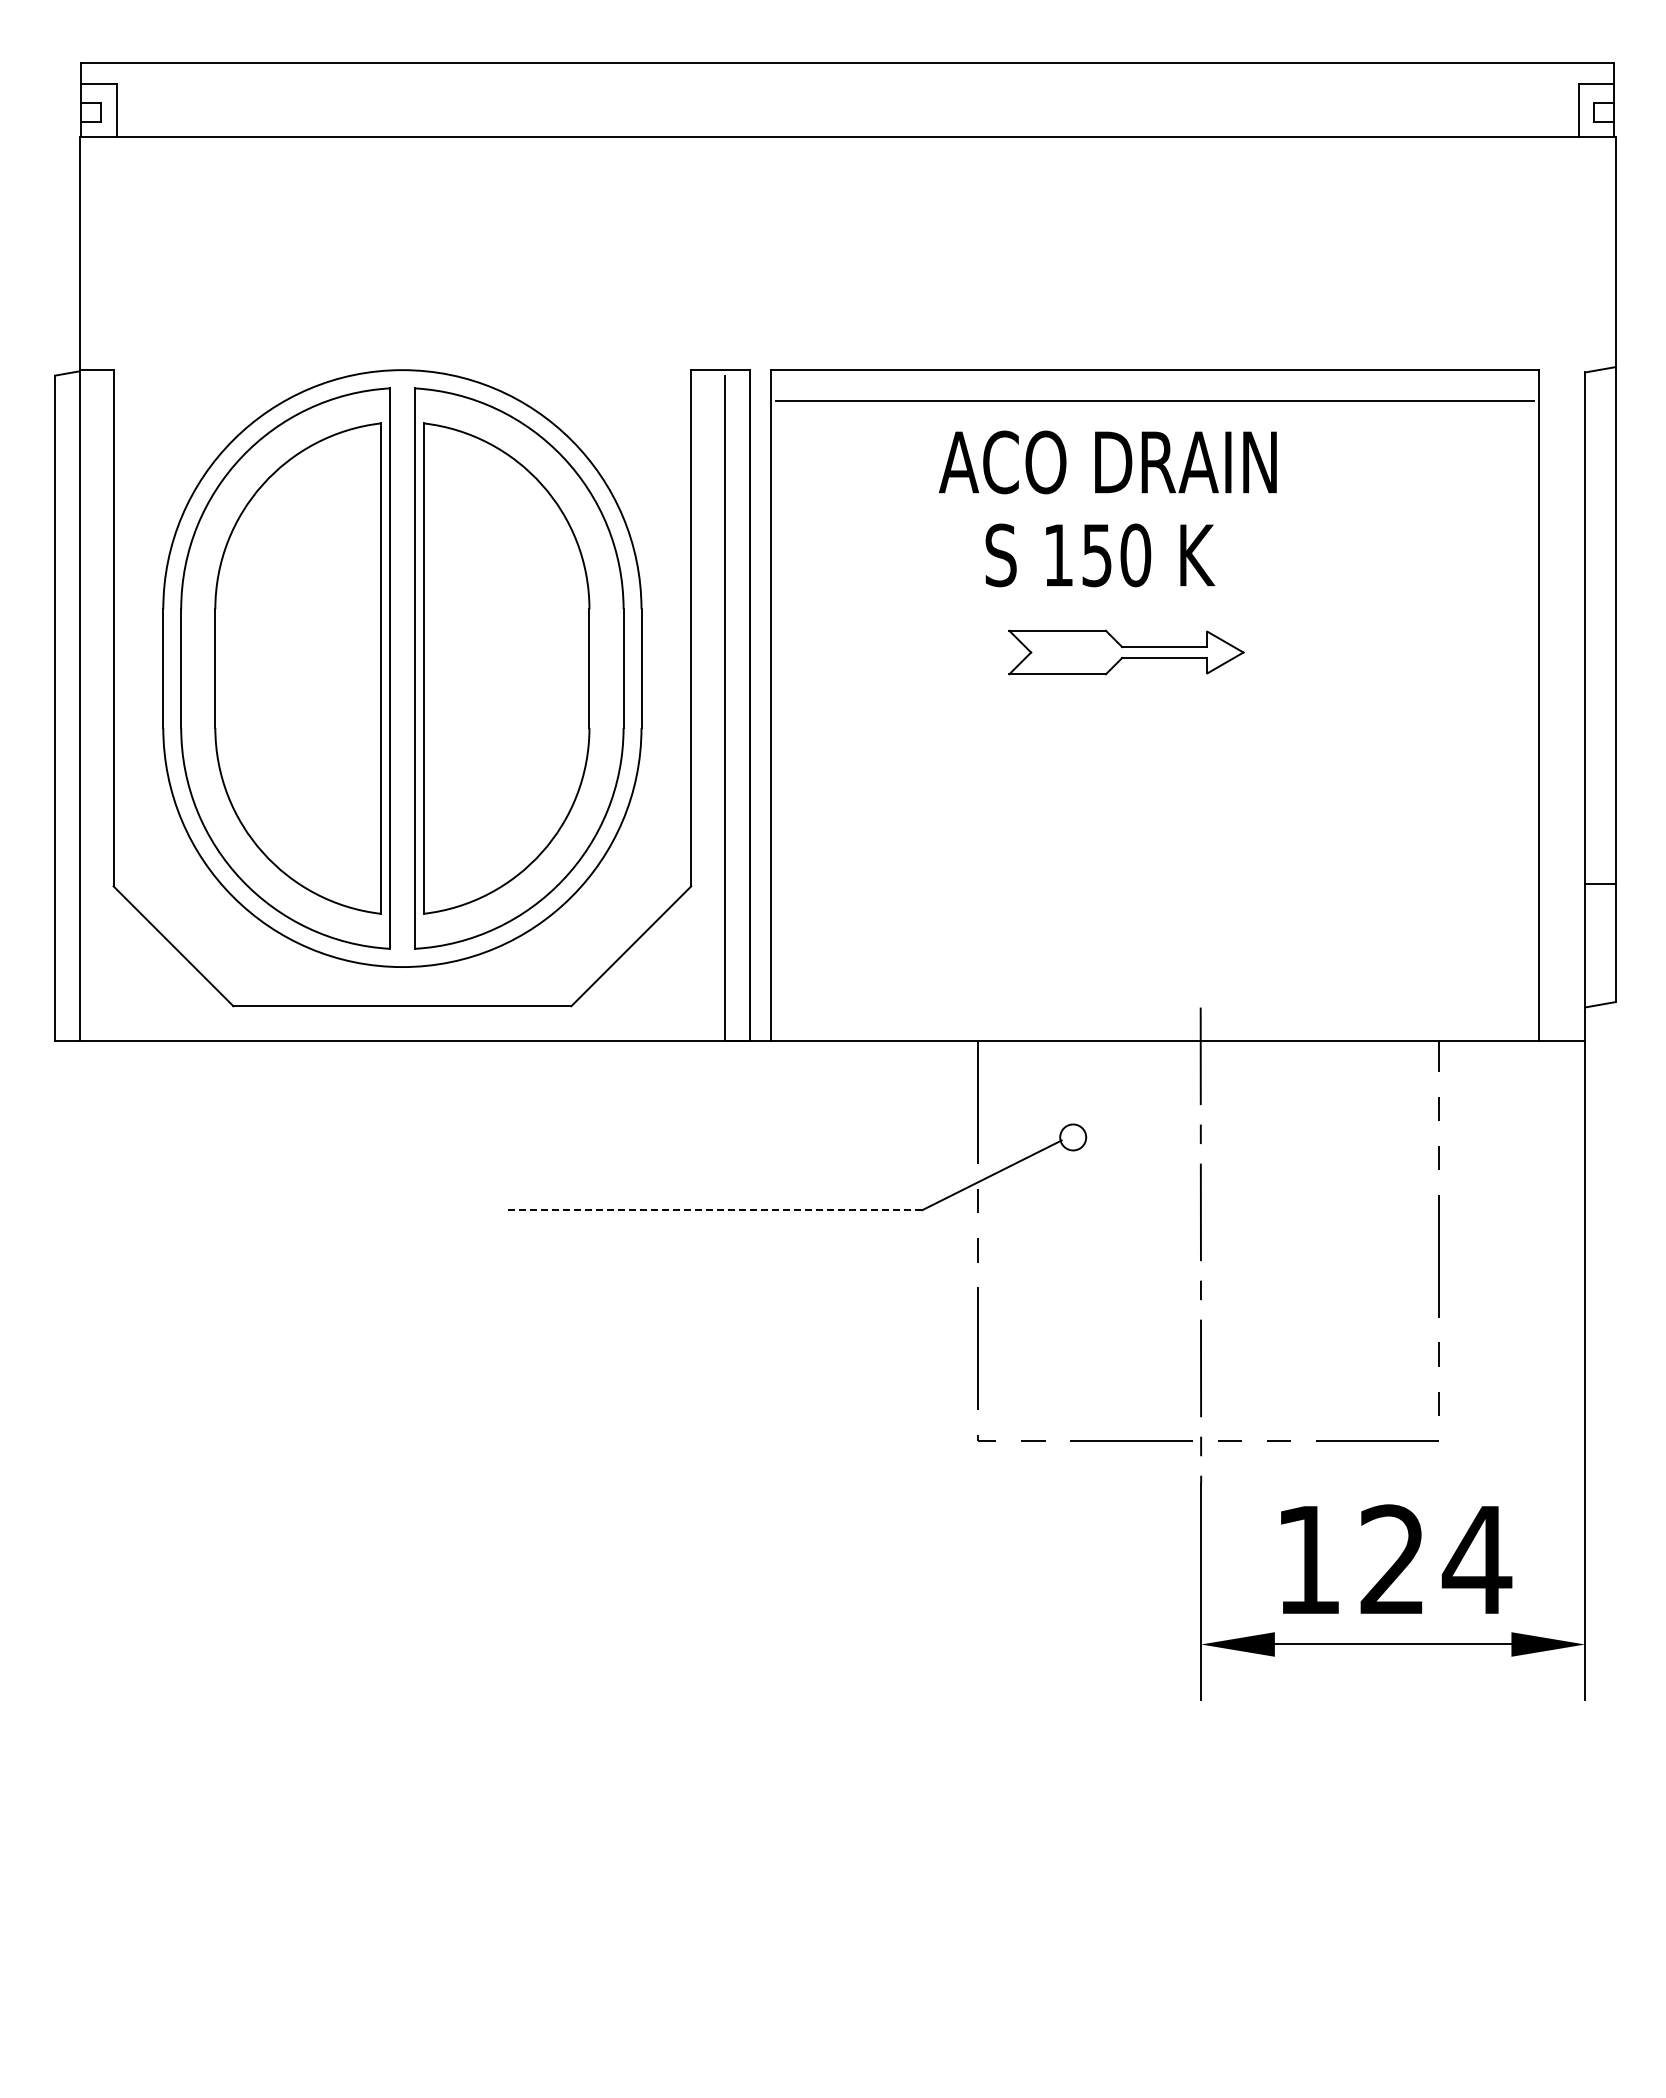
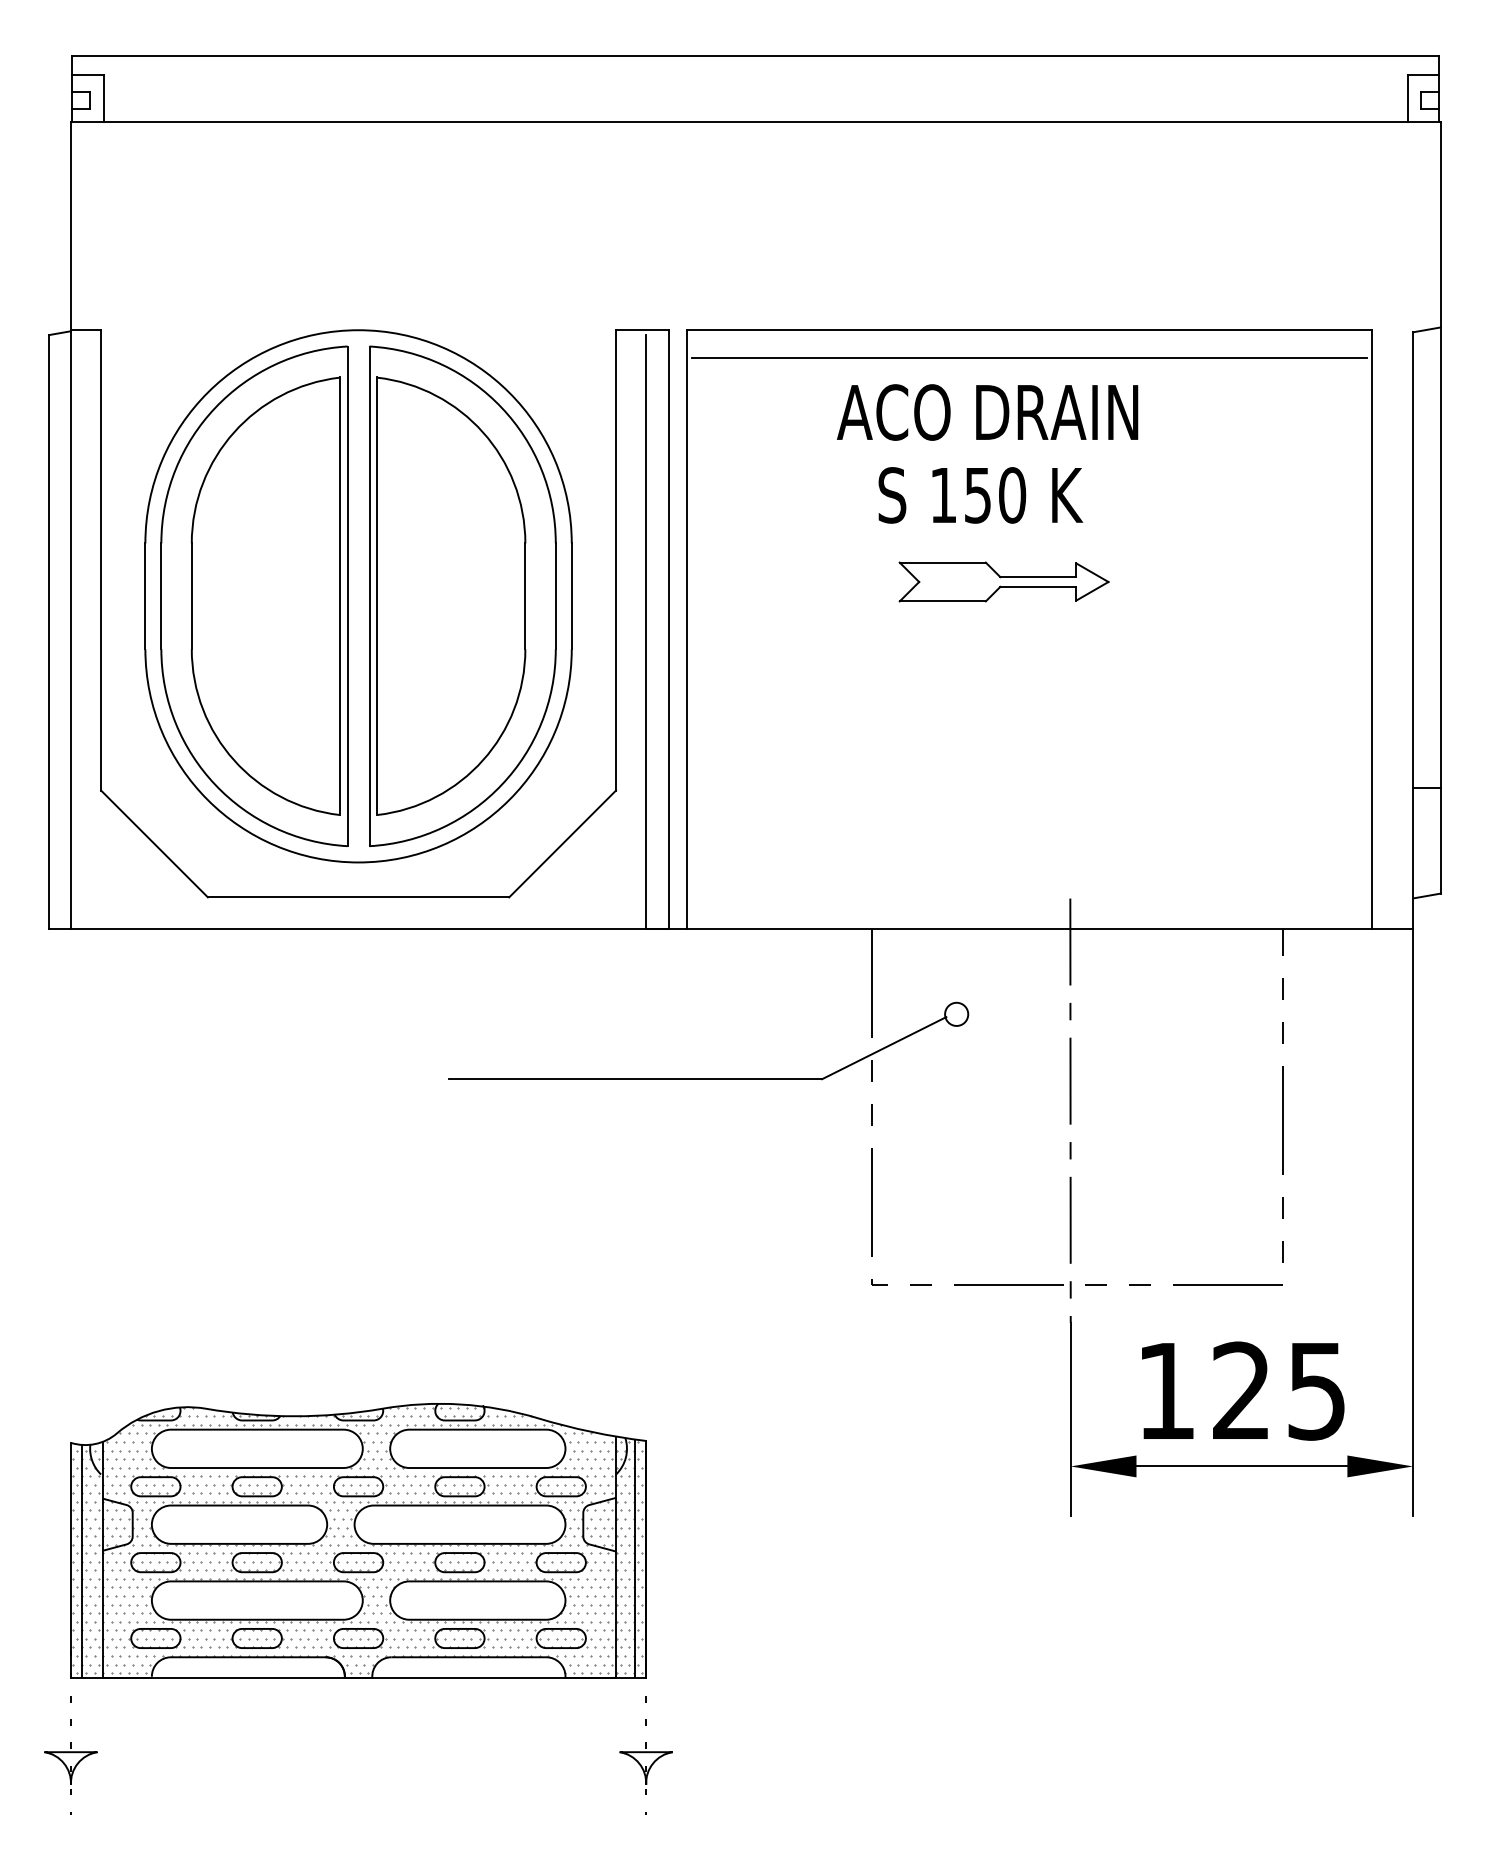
line: (712, 1210) -> (635, 1079), dashed -> solid
text: (1476, 1560) -> (1316, 1391), 124 -> 125
part: (402, 1801) -> (358, 1606), added

